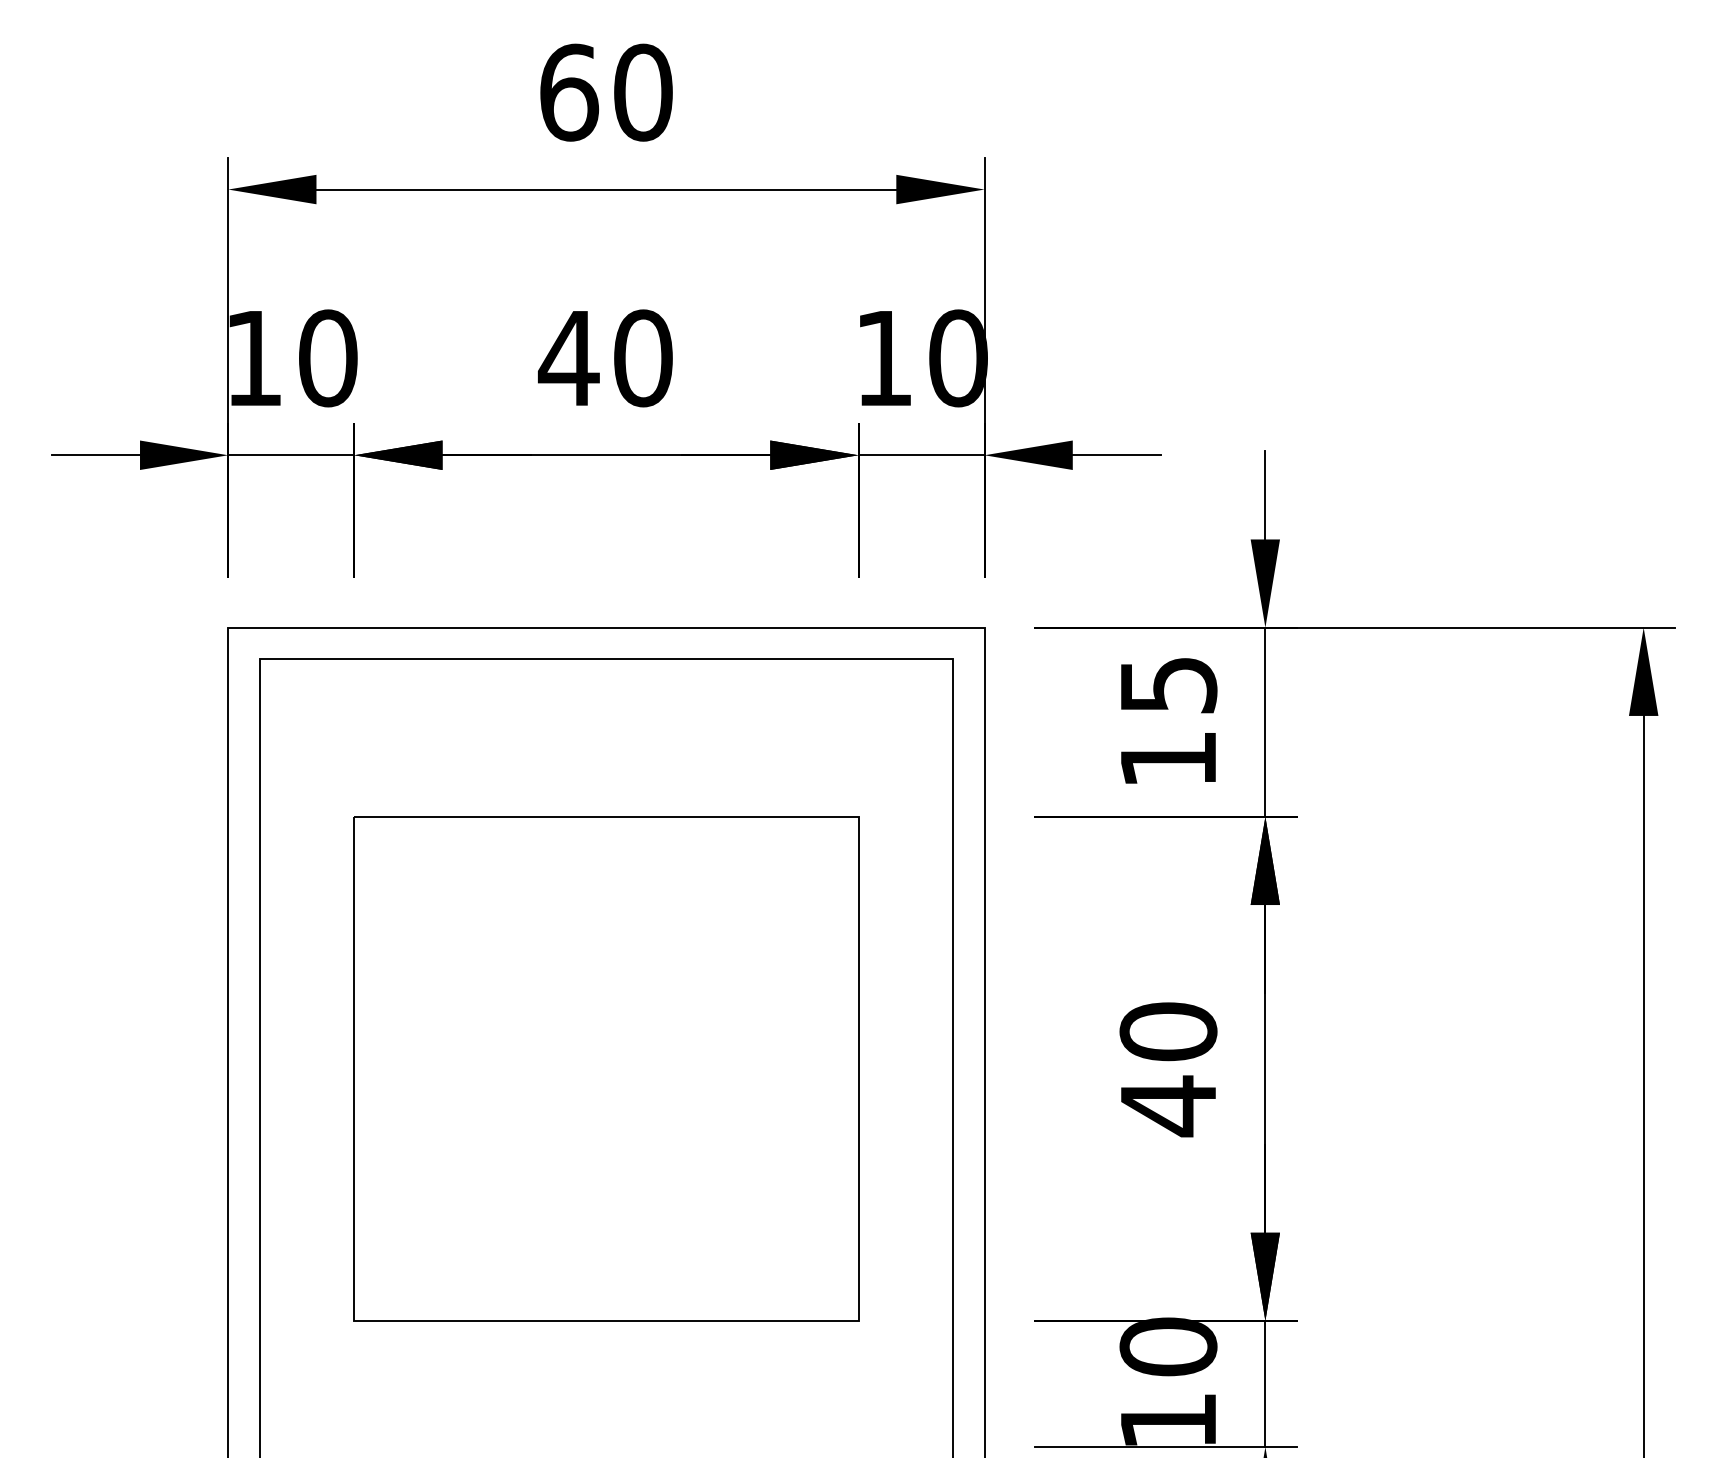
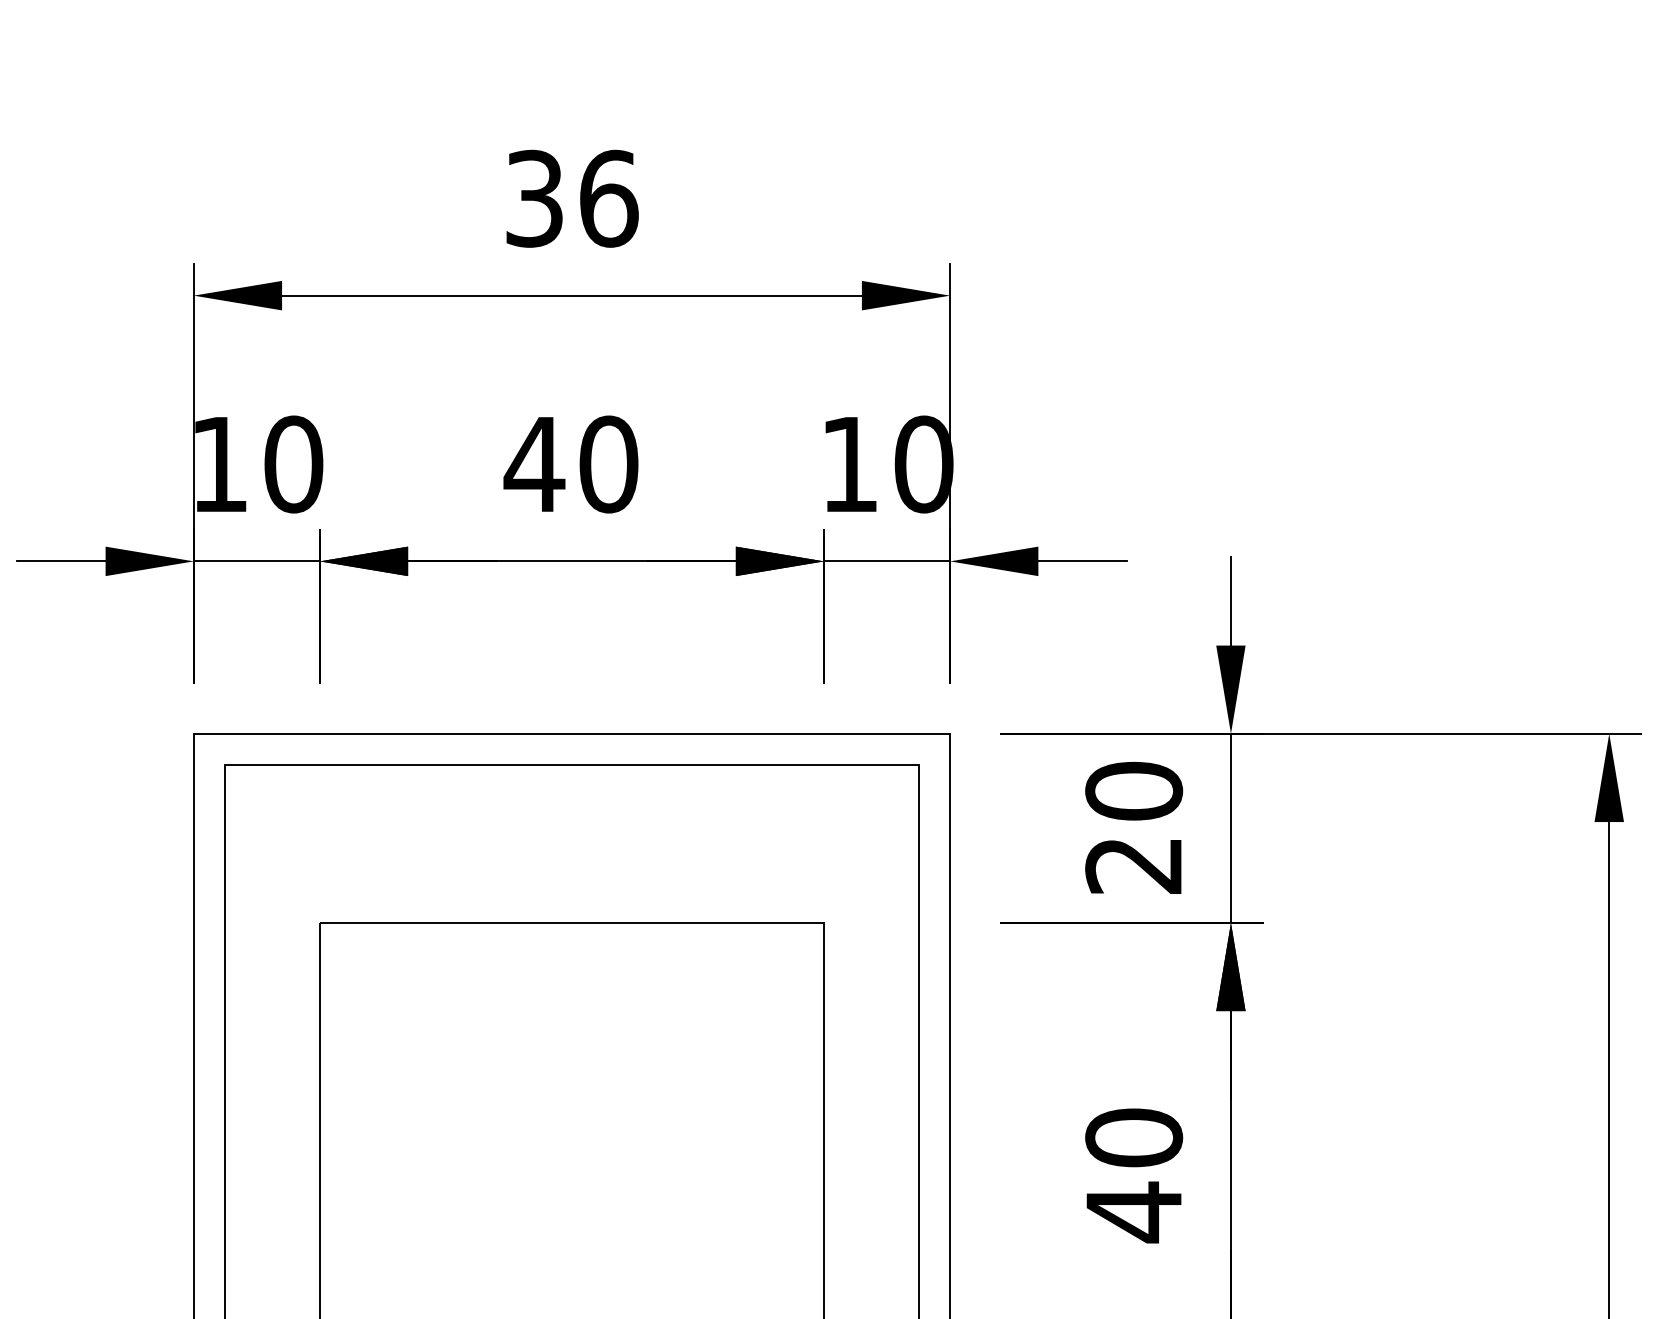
text: (606, 92) -> (572, 198), 60 -> 36
text: (1168, 721) -> (1134, 827), 15 -> 20

